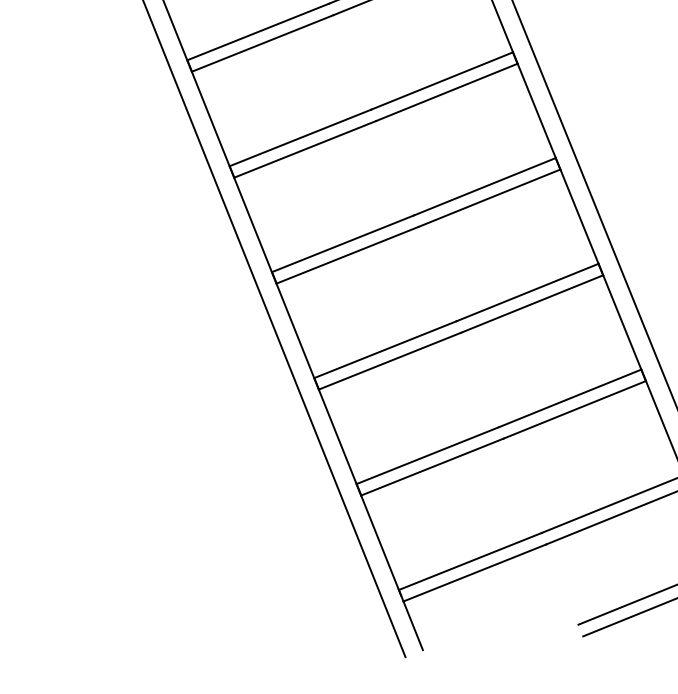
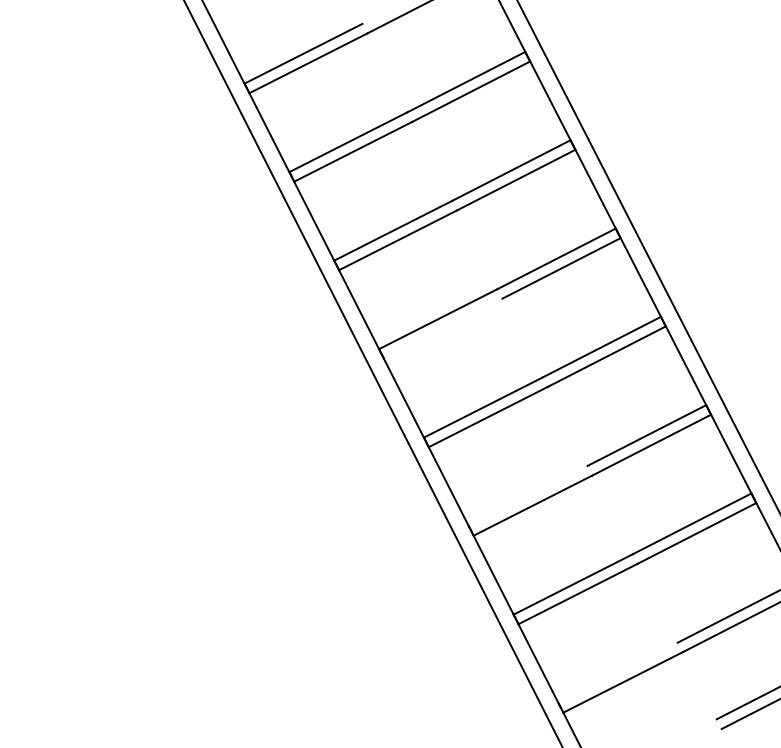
line: (304, 149) -> (442, 328), removed
line: (384, 349) -> (527, 495), removed
line: (469, 560) -> (617, 672), removed

